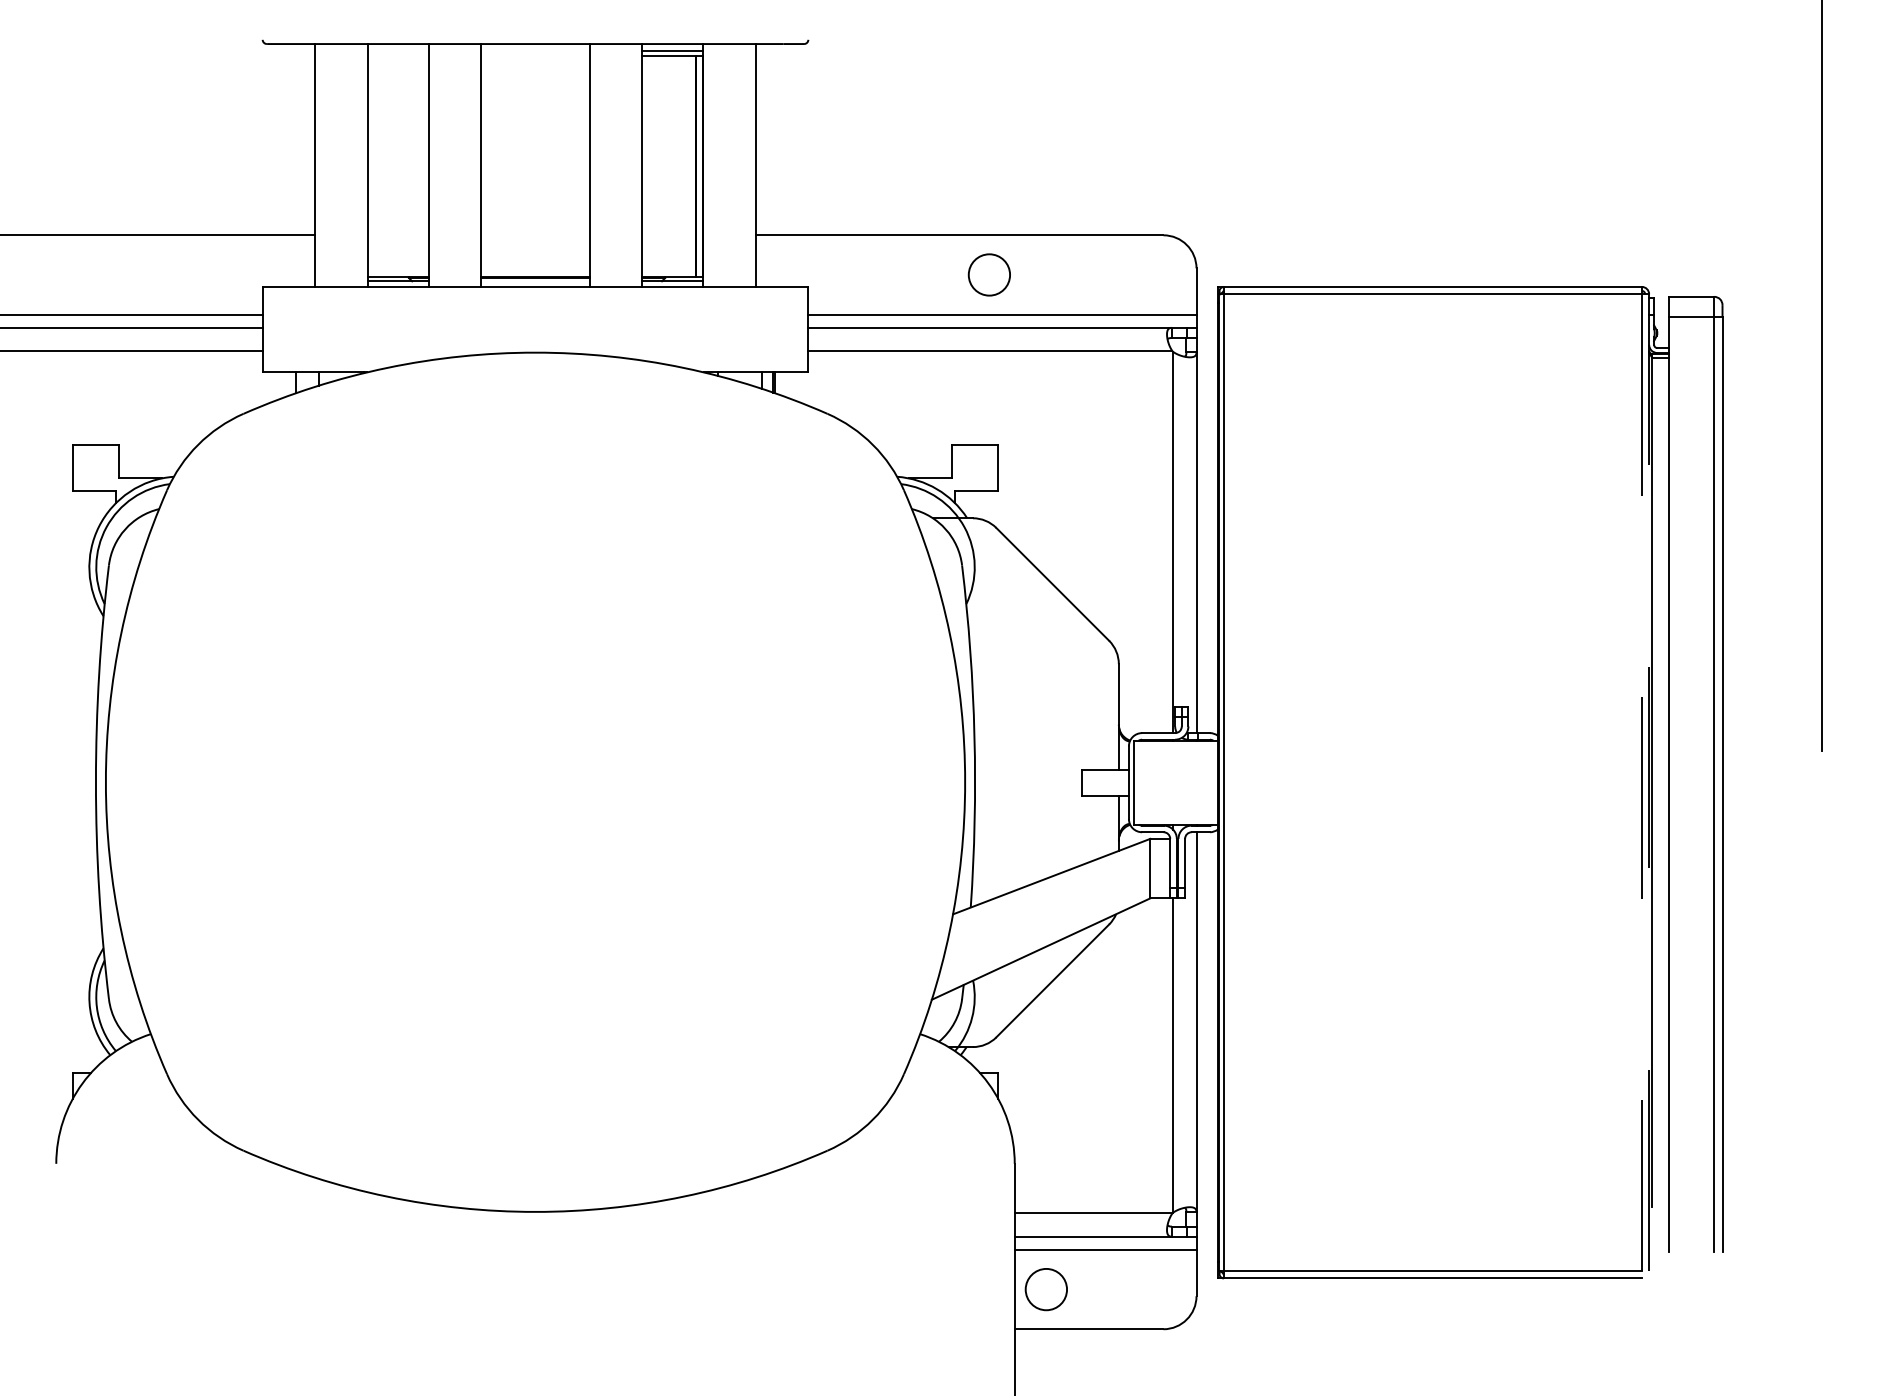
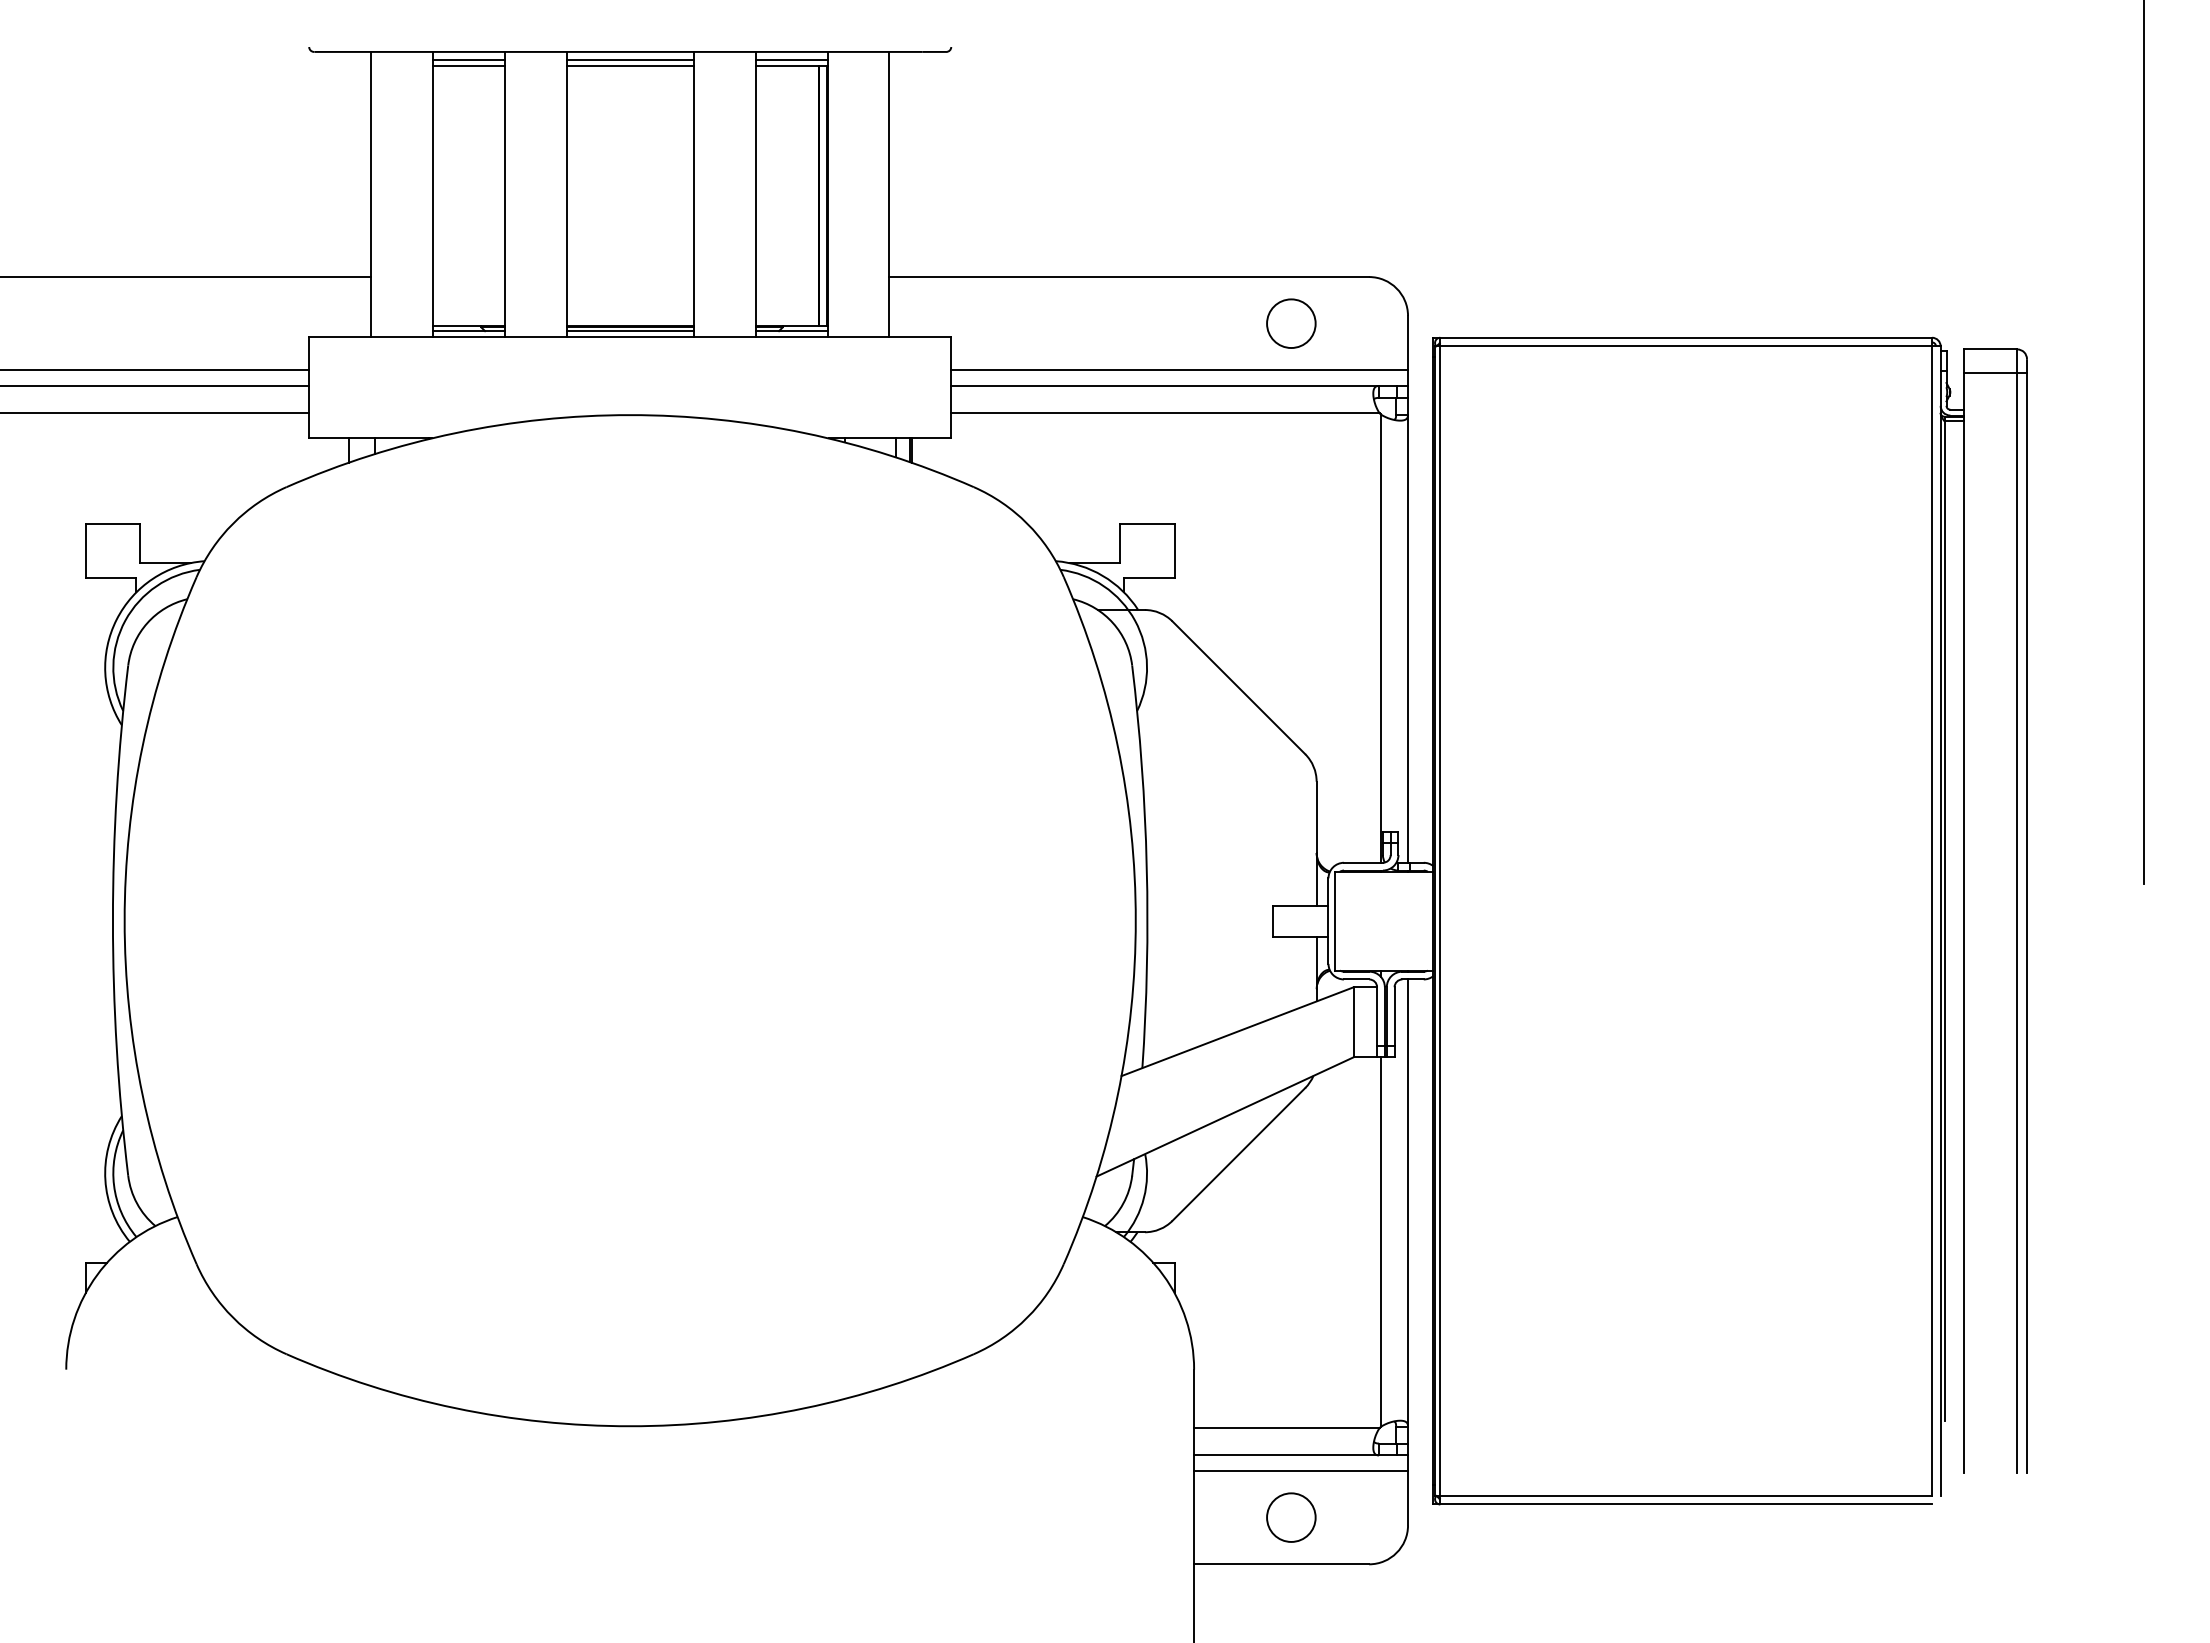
line: (398, 50) -> (468, 59), added
line: (534, 50) -> (629, 59), added
line: (398, 55) -> (468, 65), added
line: (534, 55) -> (629, 65), added
circle: (989, 274) -> (1291, 323), moved
line: (534, 281) -> (629, 331), added
line: (1642, 782) -> (1932, 921), dashed -> solid
line: (1649, 782) -> (1940, 921), dashed -> solid
circle: (1046, 1289) -> (1291, 1517), moved

